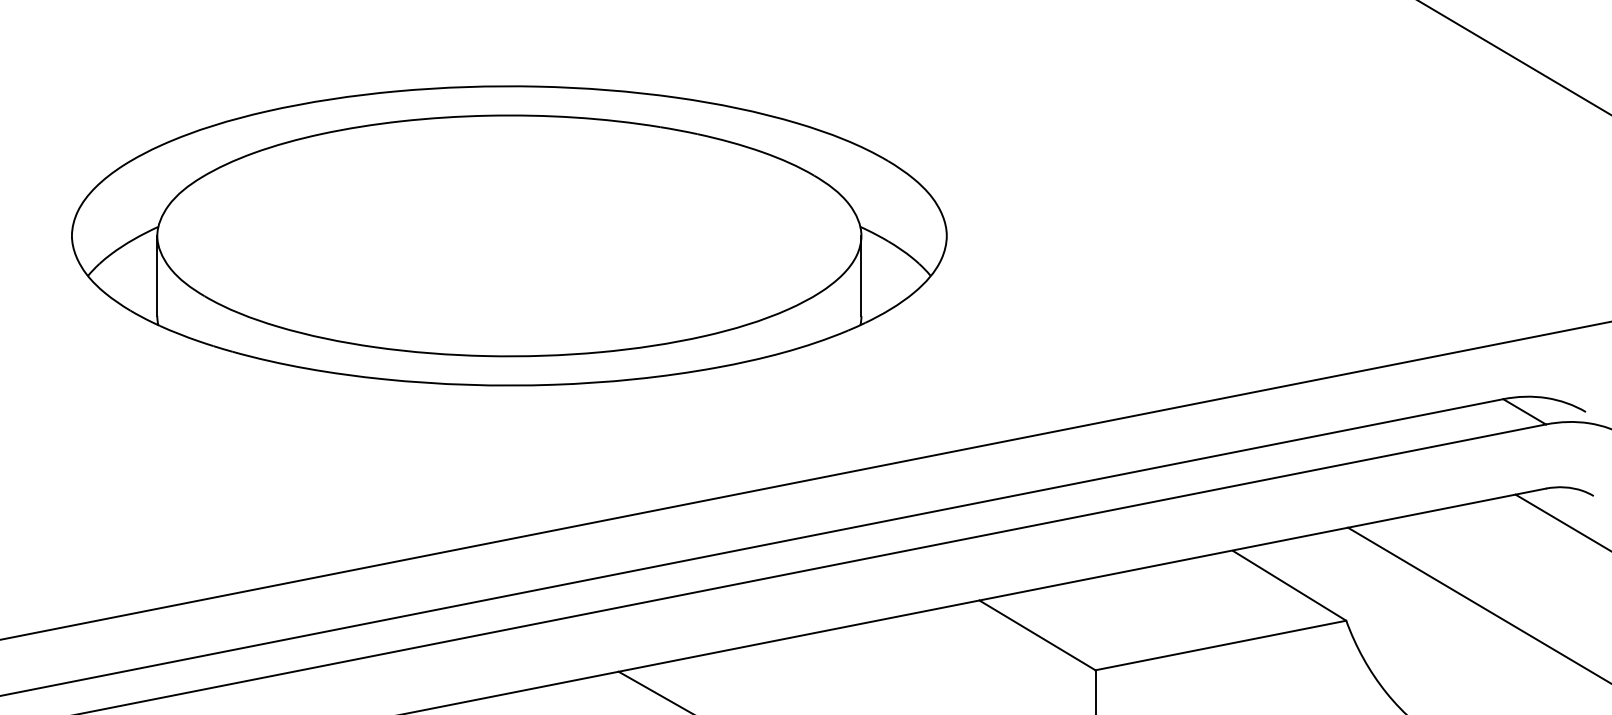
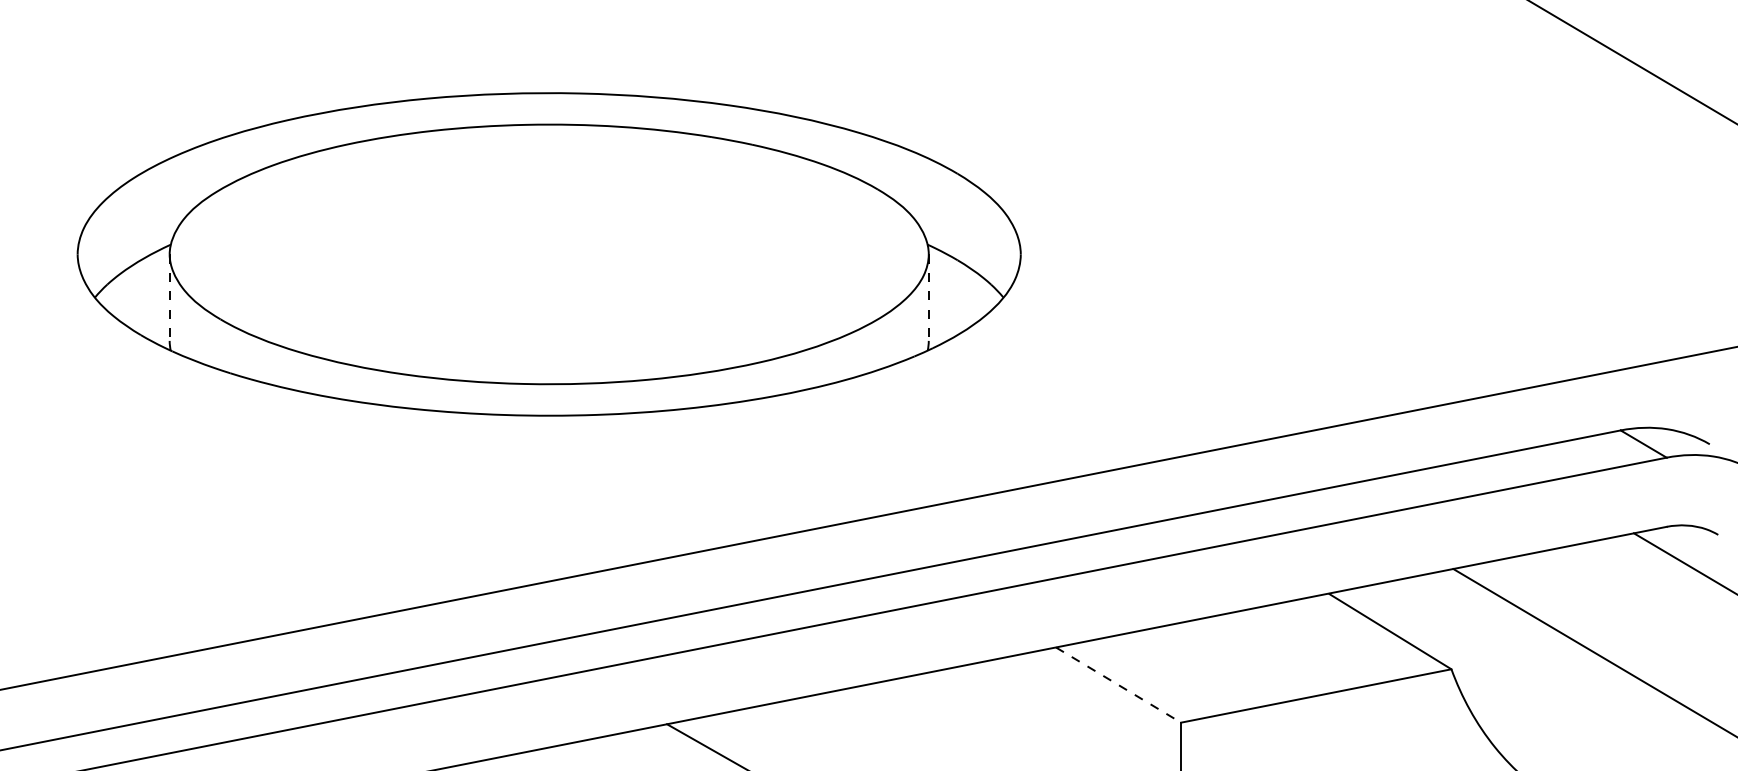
line: (157, 276) -> (169, 298), solid -> dashed
line: (861, 276) -> (928, 298), solid -> dashed
line: (1037, 635) -> (1118, 685), solid -> dashed

